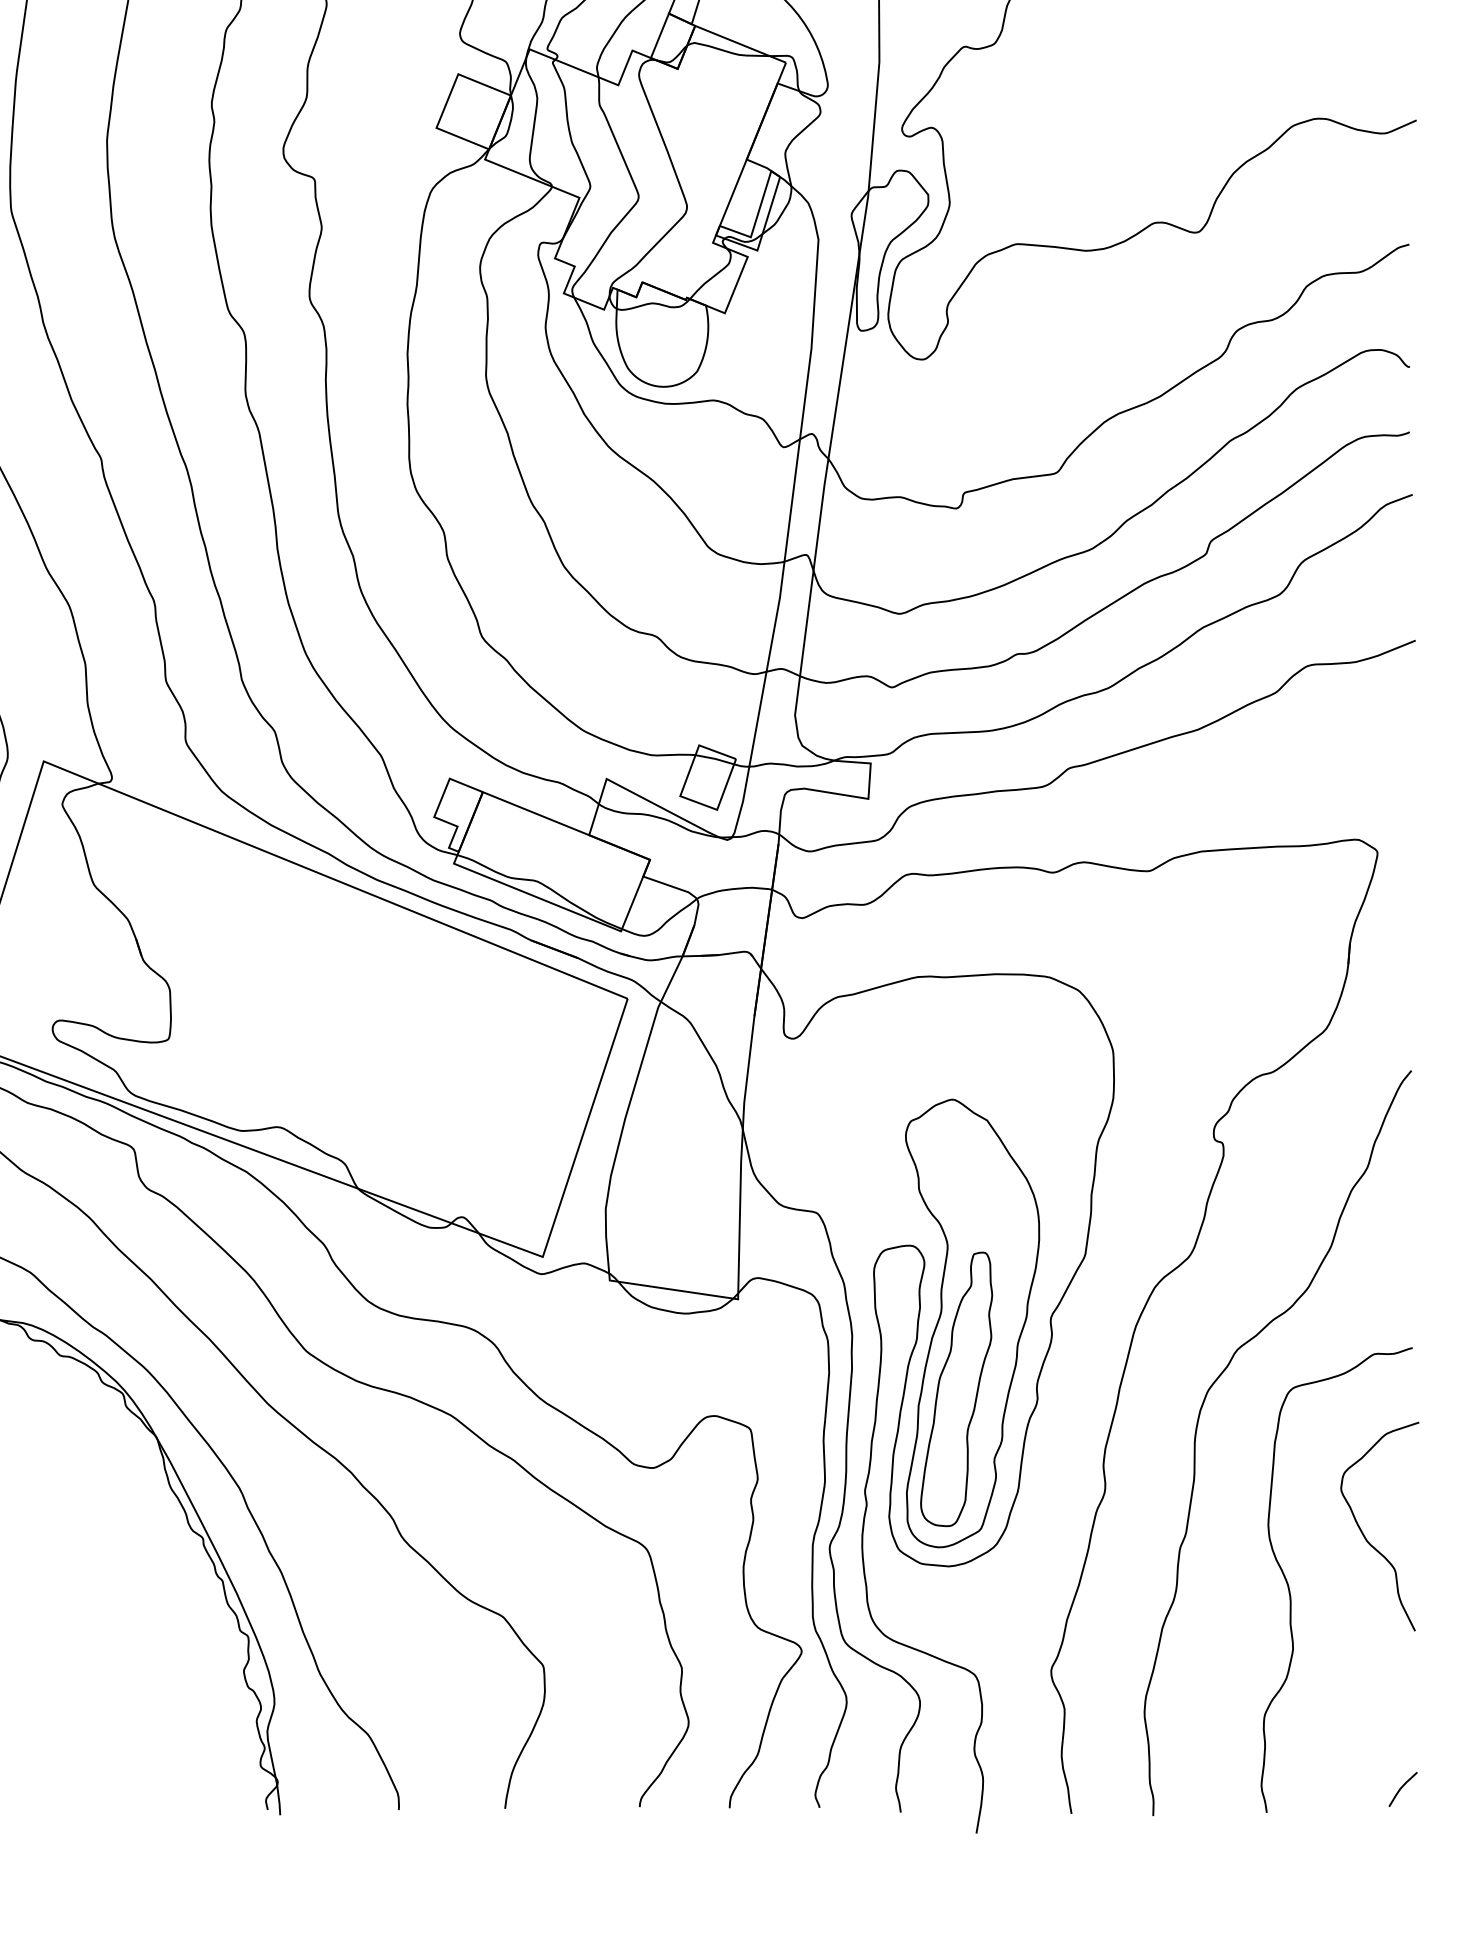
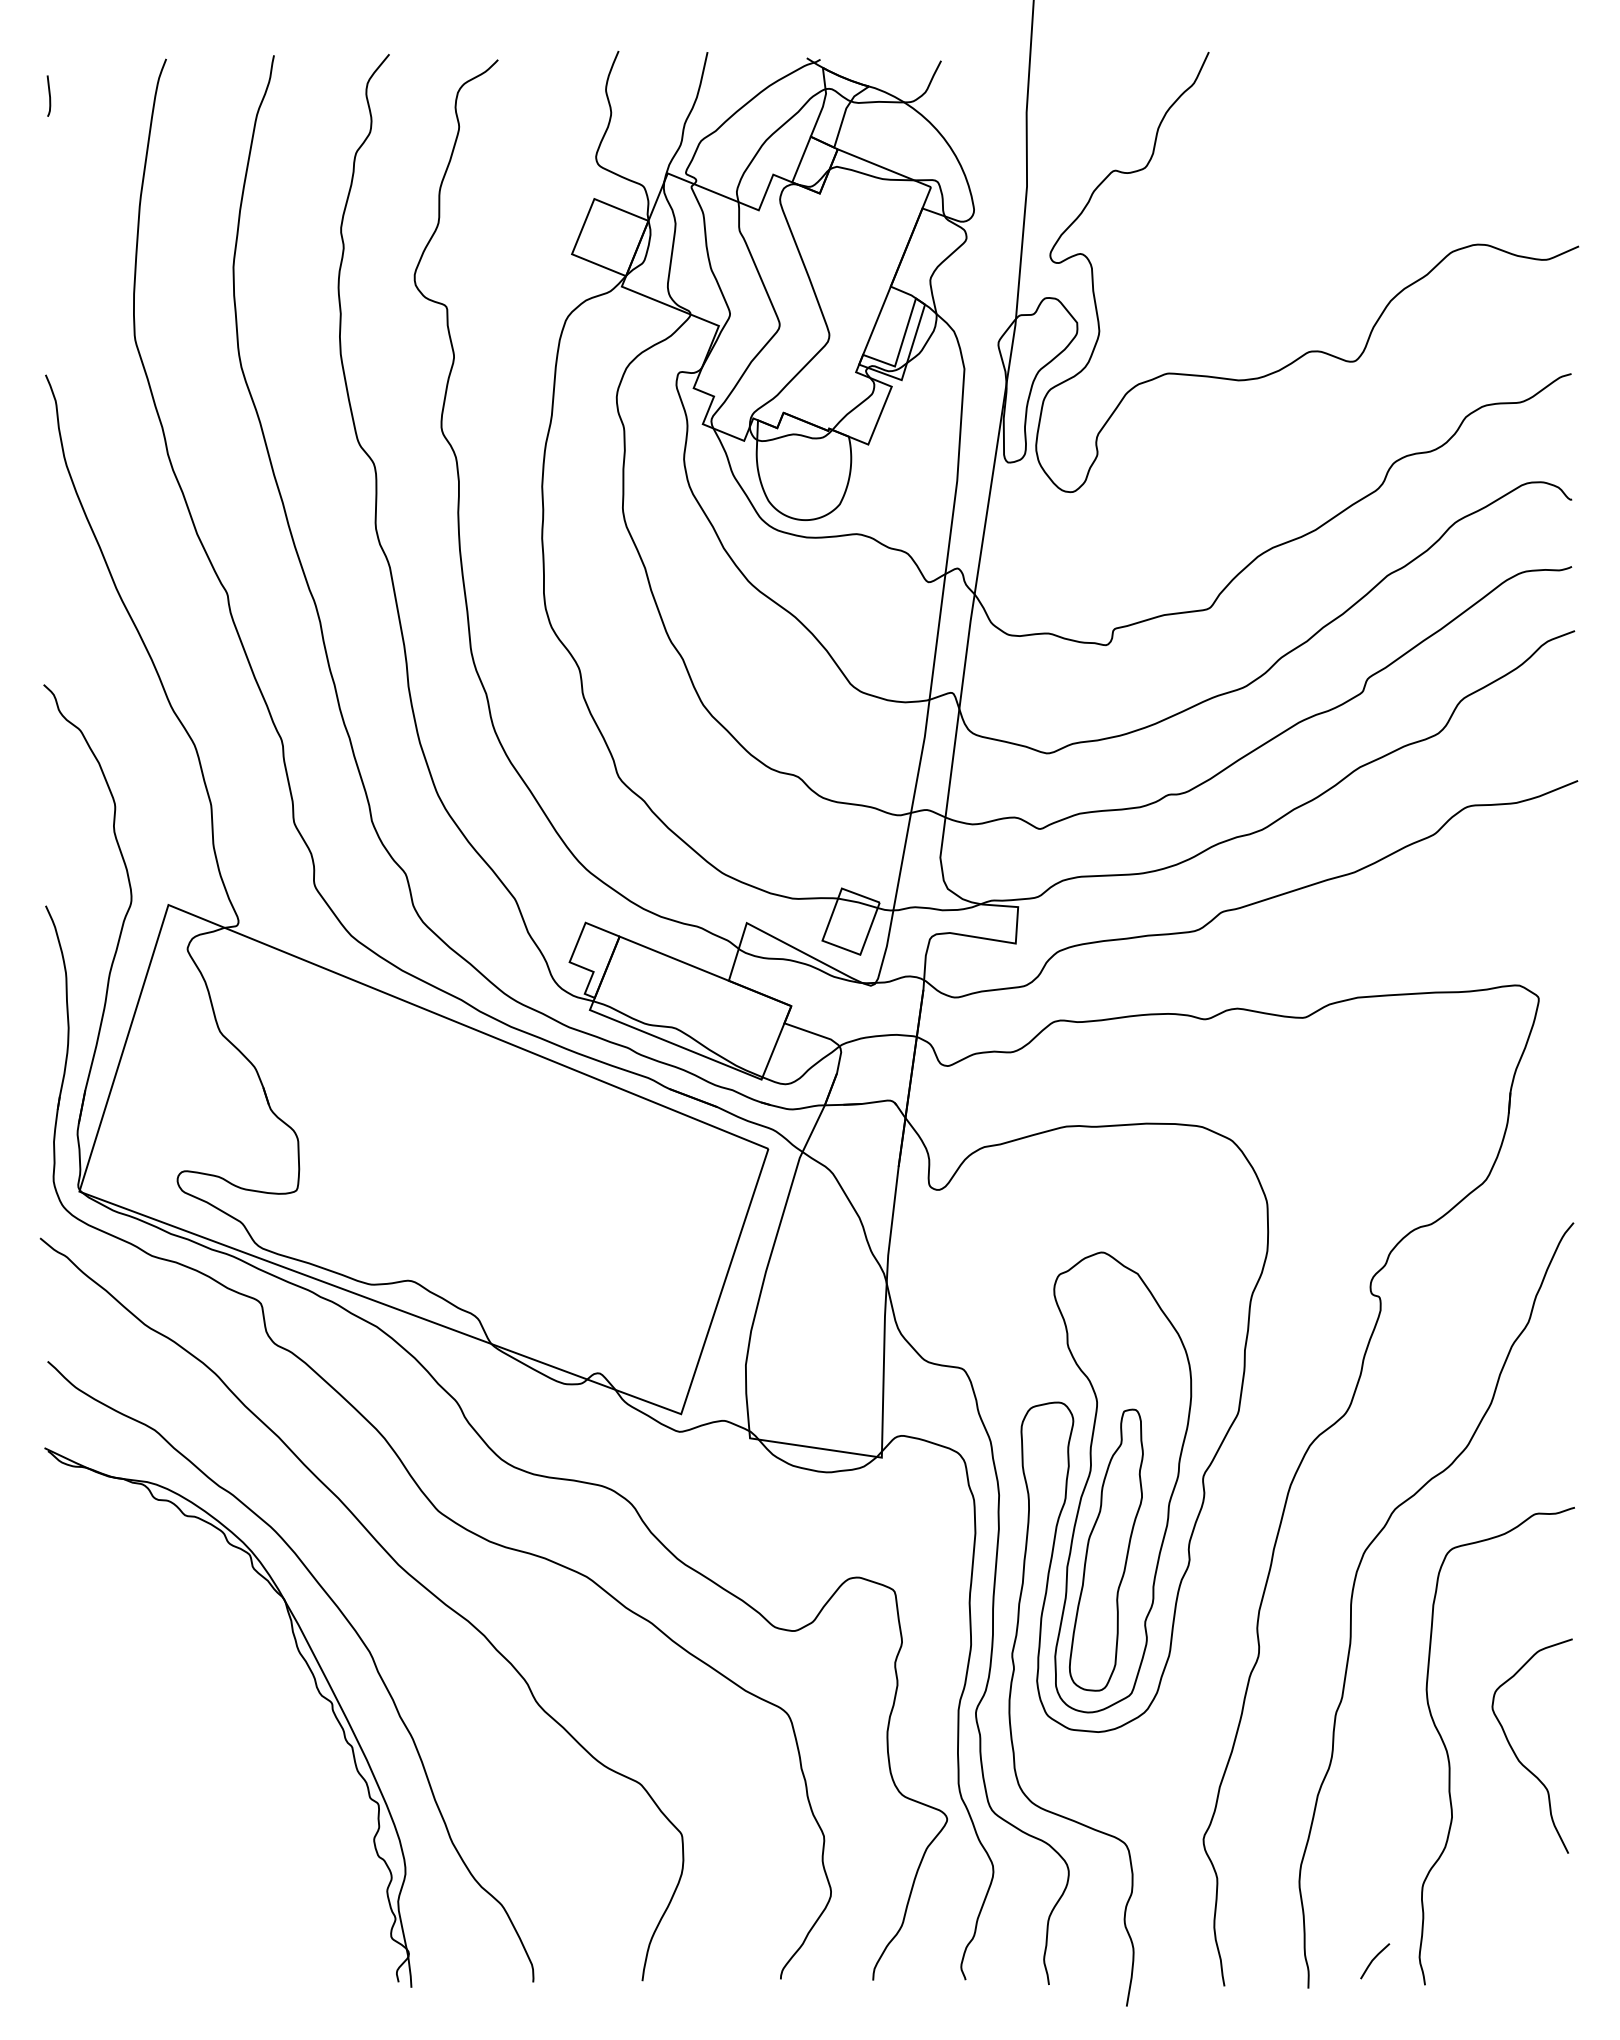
curve: (1363, 1532) -> (1515, 1752), moved
line: (1402, 1787) -> (1374, 1959), moved

